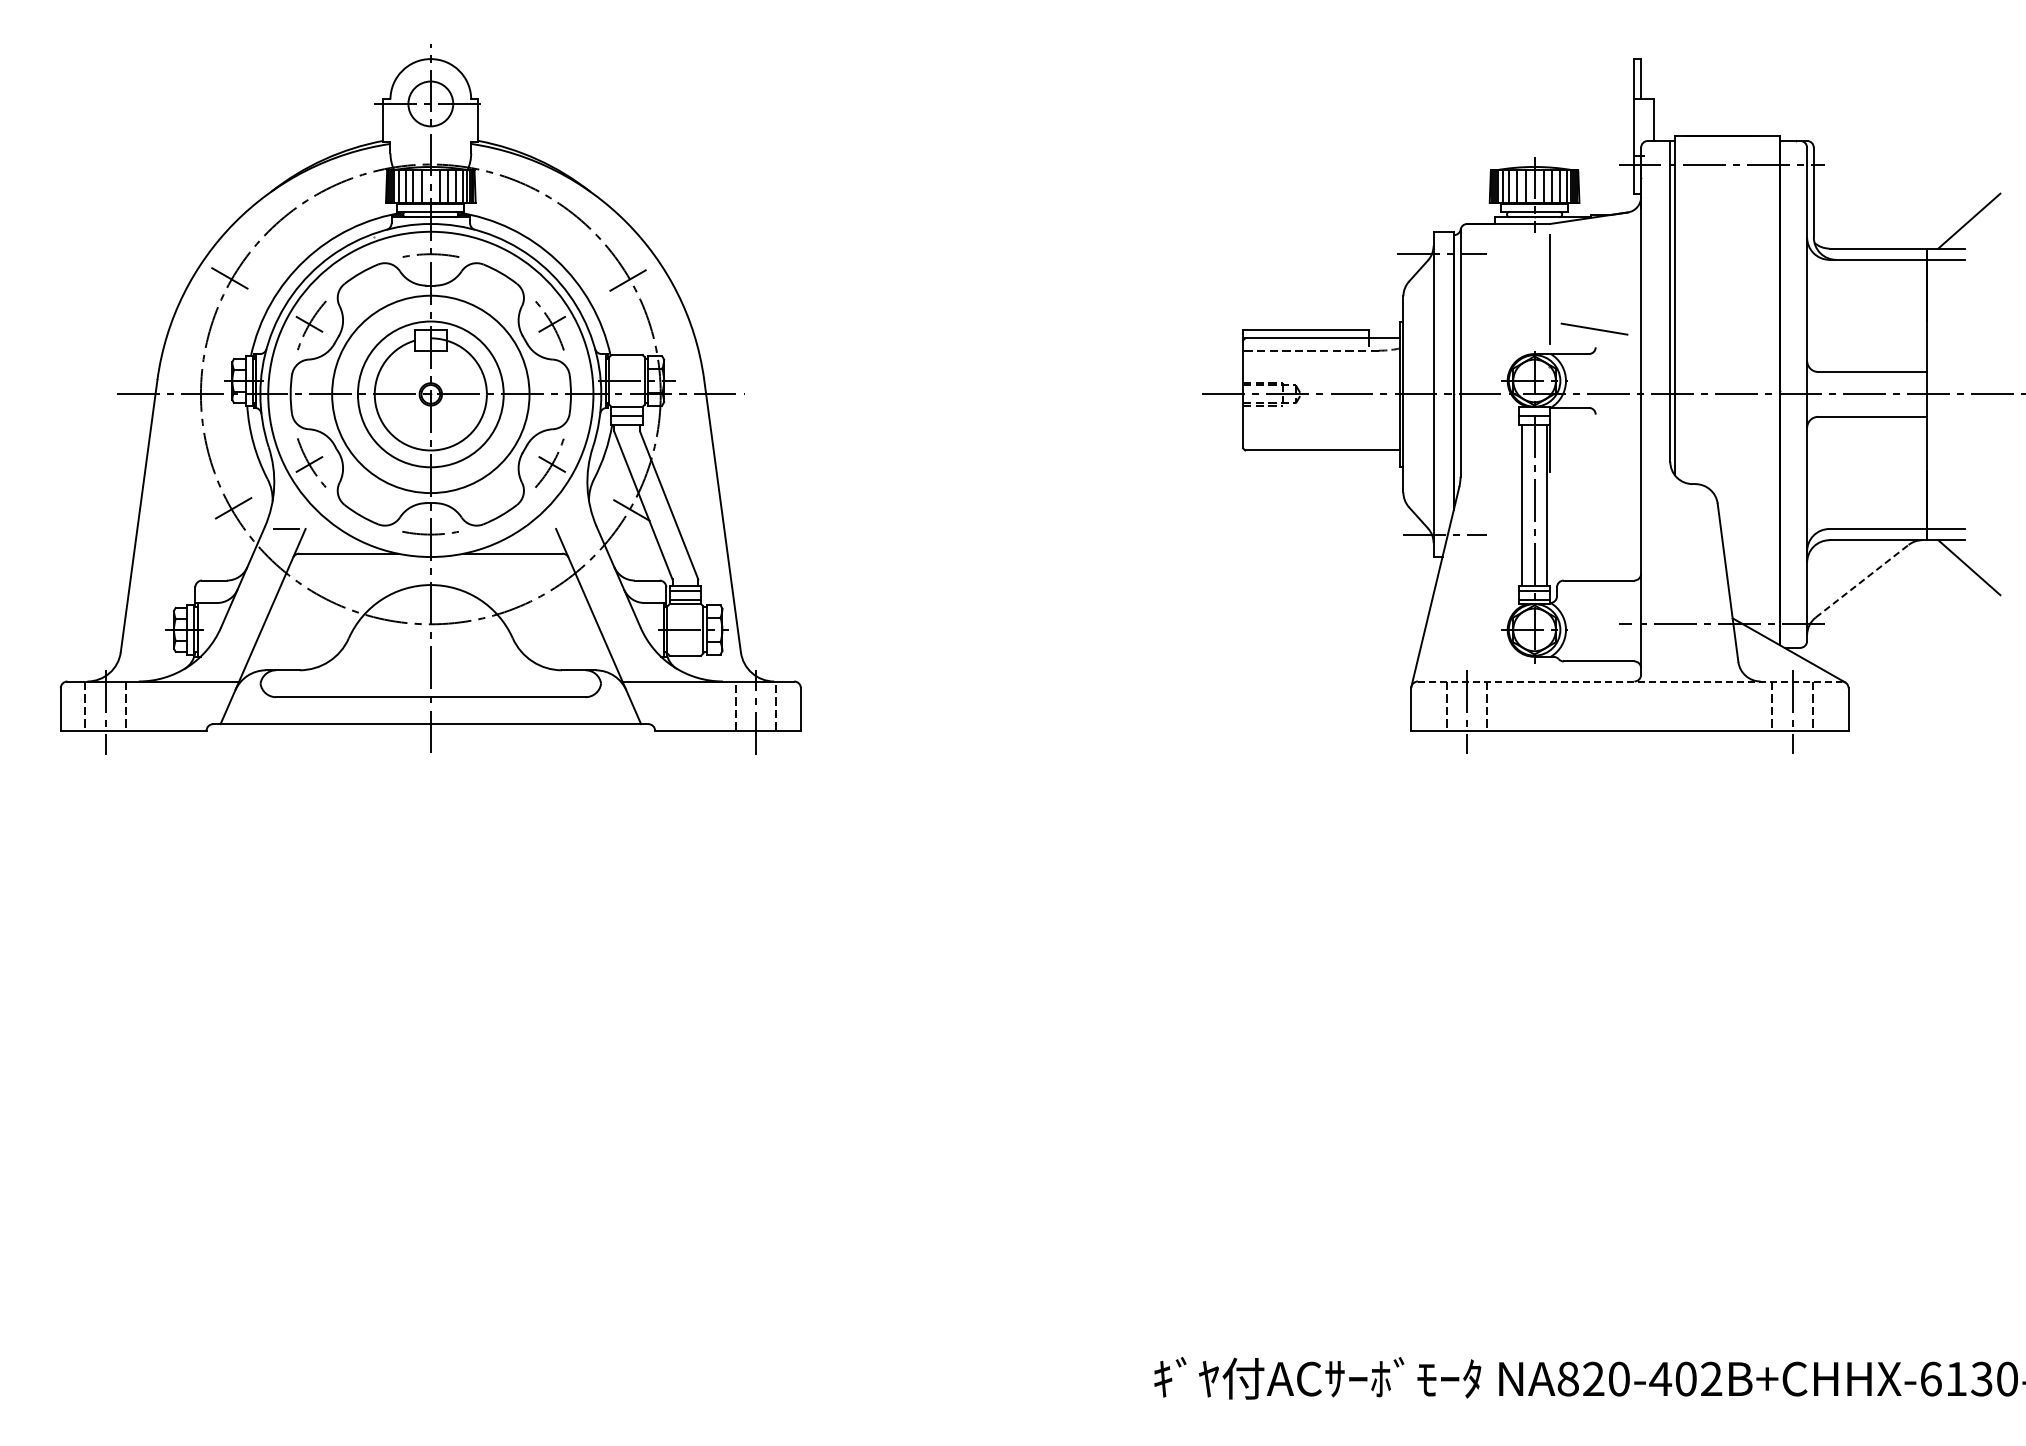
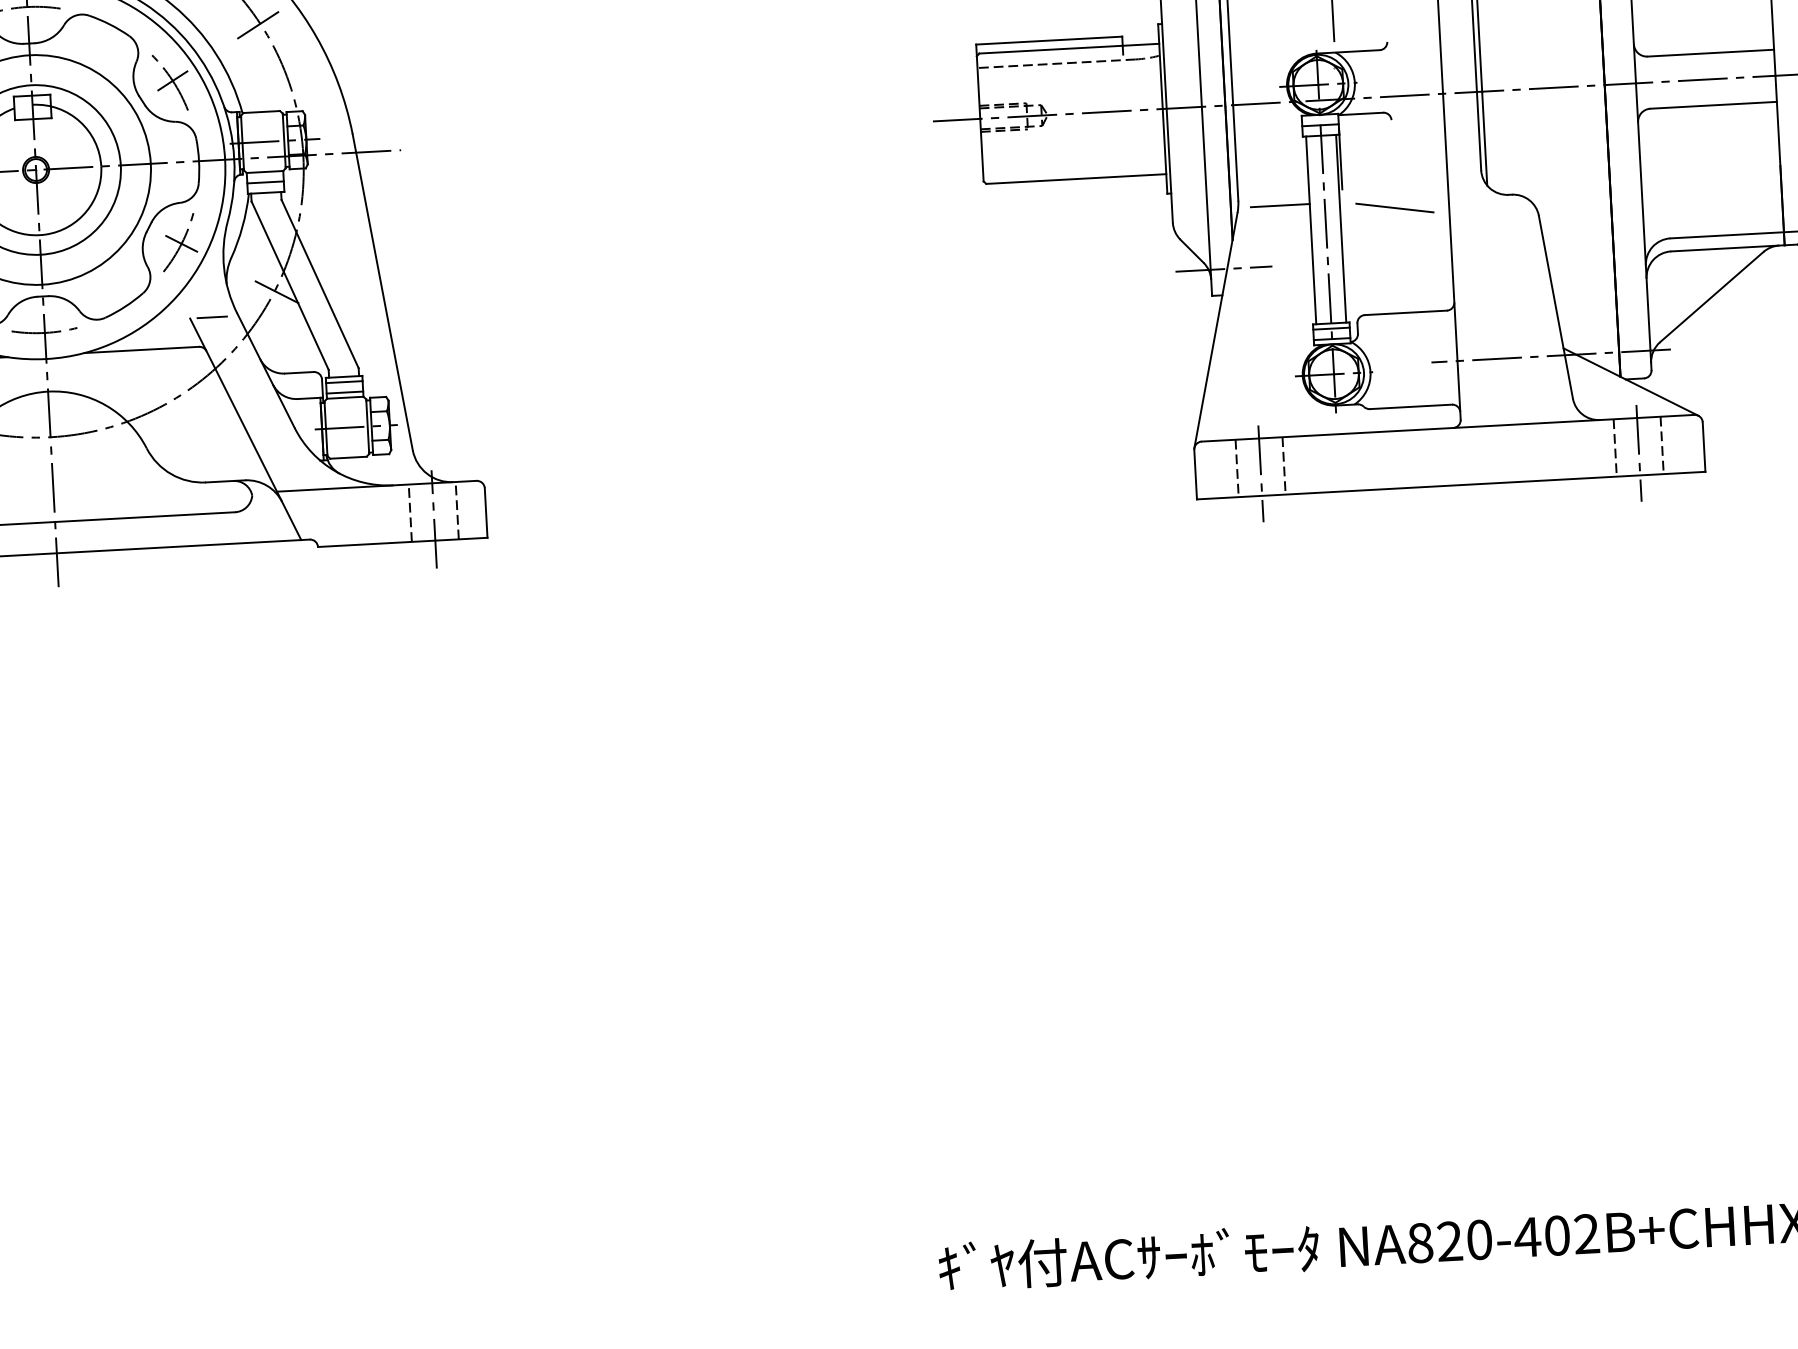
line: (1594, 328) -> (1394, 207), moved
line: (1496, 482) -> (1280, 205), added
line: (574, 528) -> (211, 316), added
line: (1862, 581) -> (1712, 297), dashed -> solid
line: (1629, 681) -> (1447, 428), dashed -> solid

